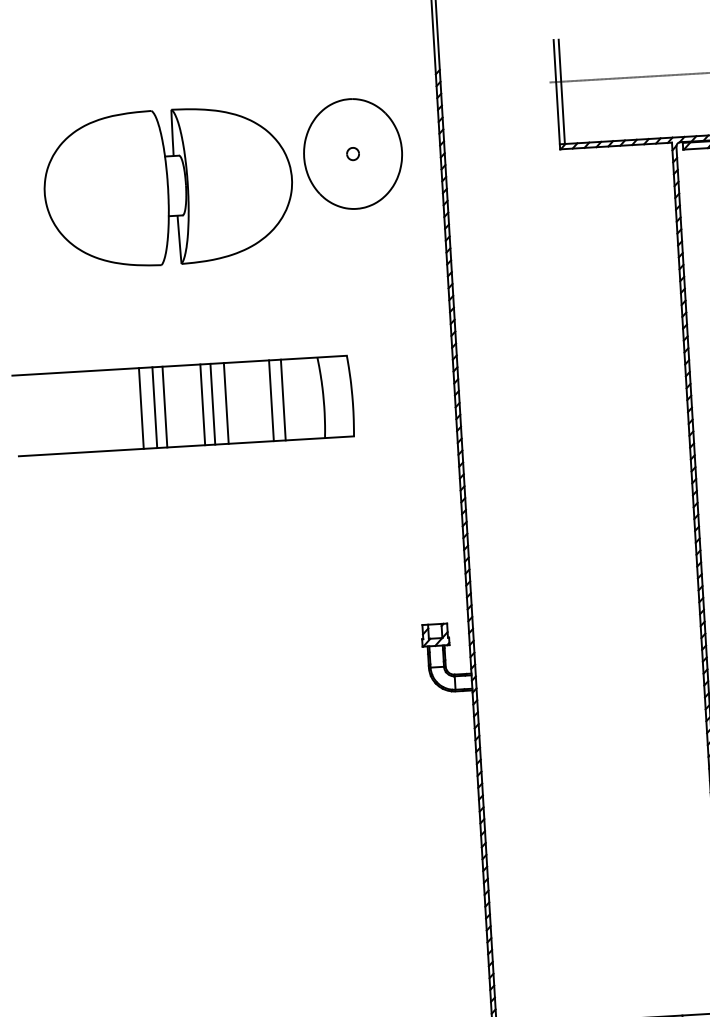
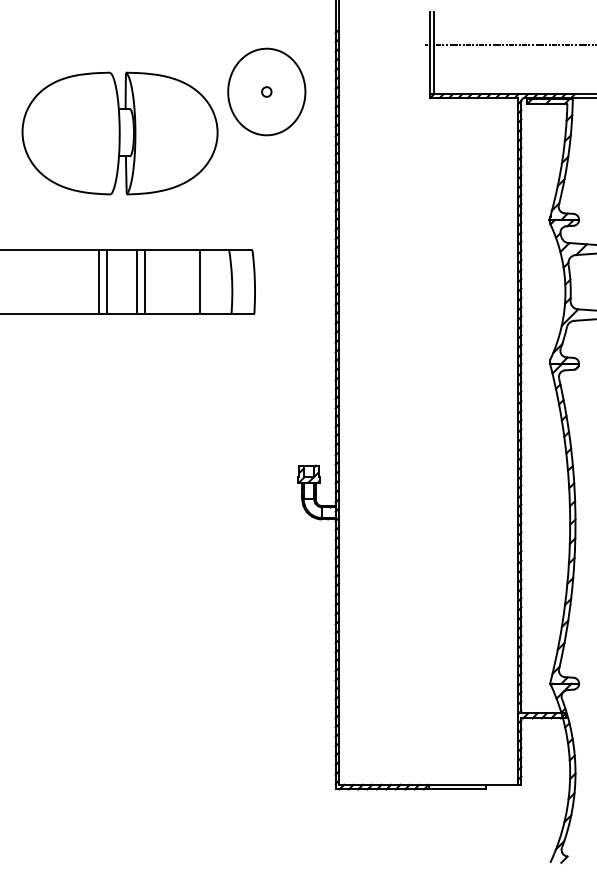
part: (167, 187) -> (119, 133), moved
line: (271, 401) -> (191, 282), removed
line: (226, 403) -> (155, 282), removed
line: (141, 408) -> (88, 282), removed

